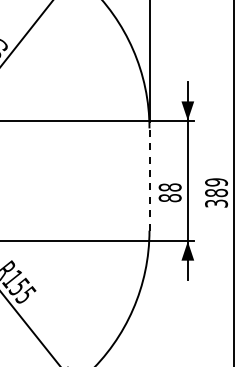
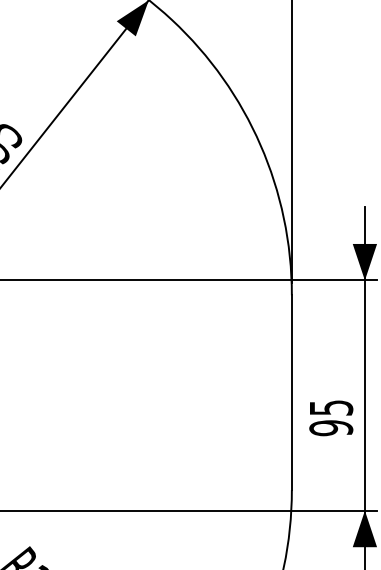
line: (149, 179) -> (291, 392), dashed -> solid
text: (169, 192) -> (329, 417), 88 -> 95

